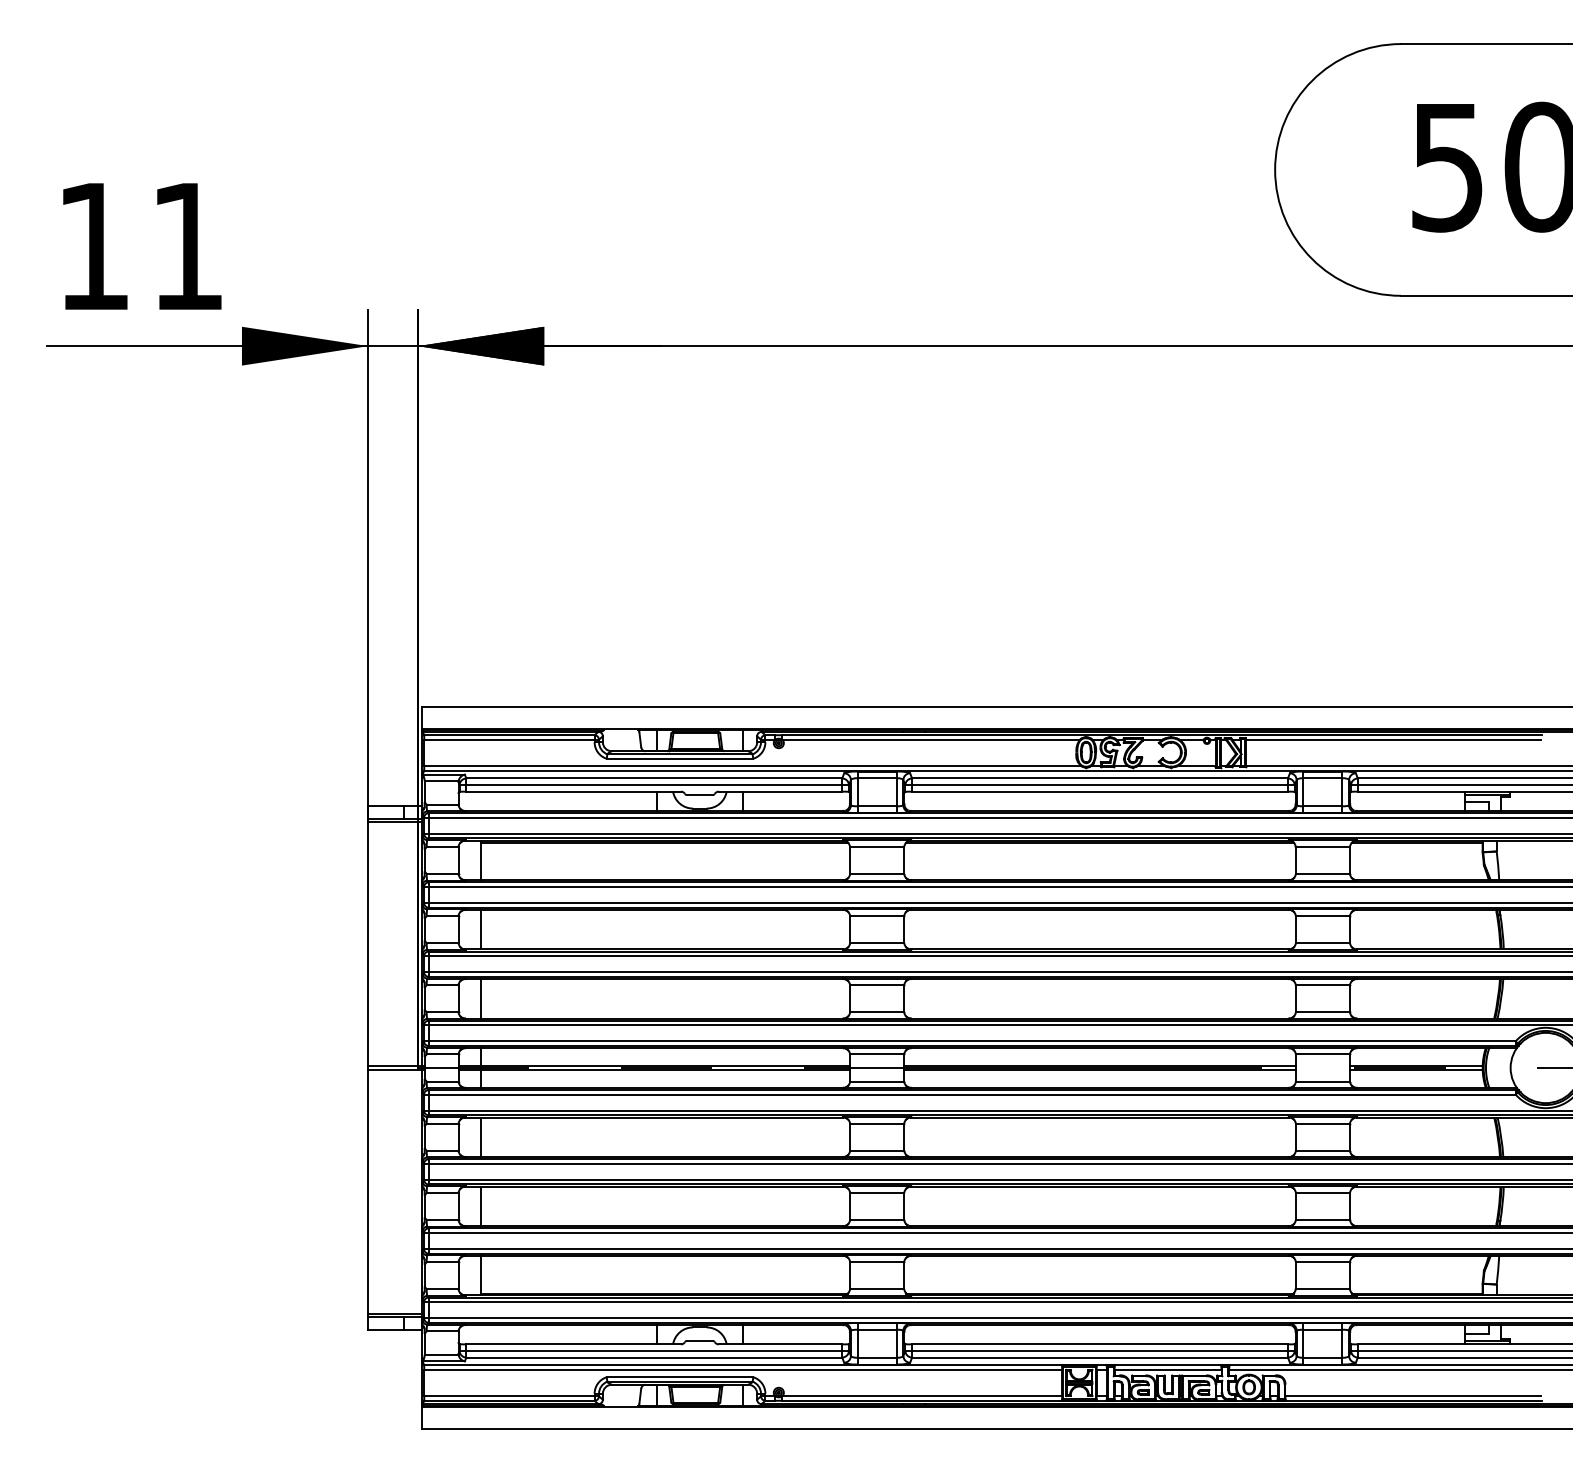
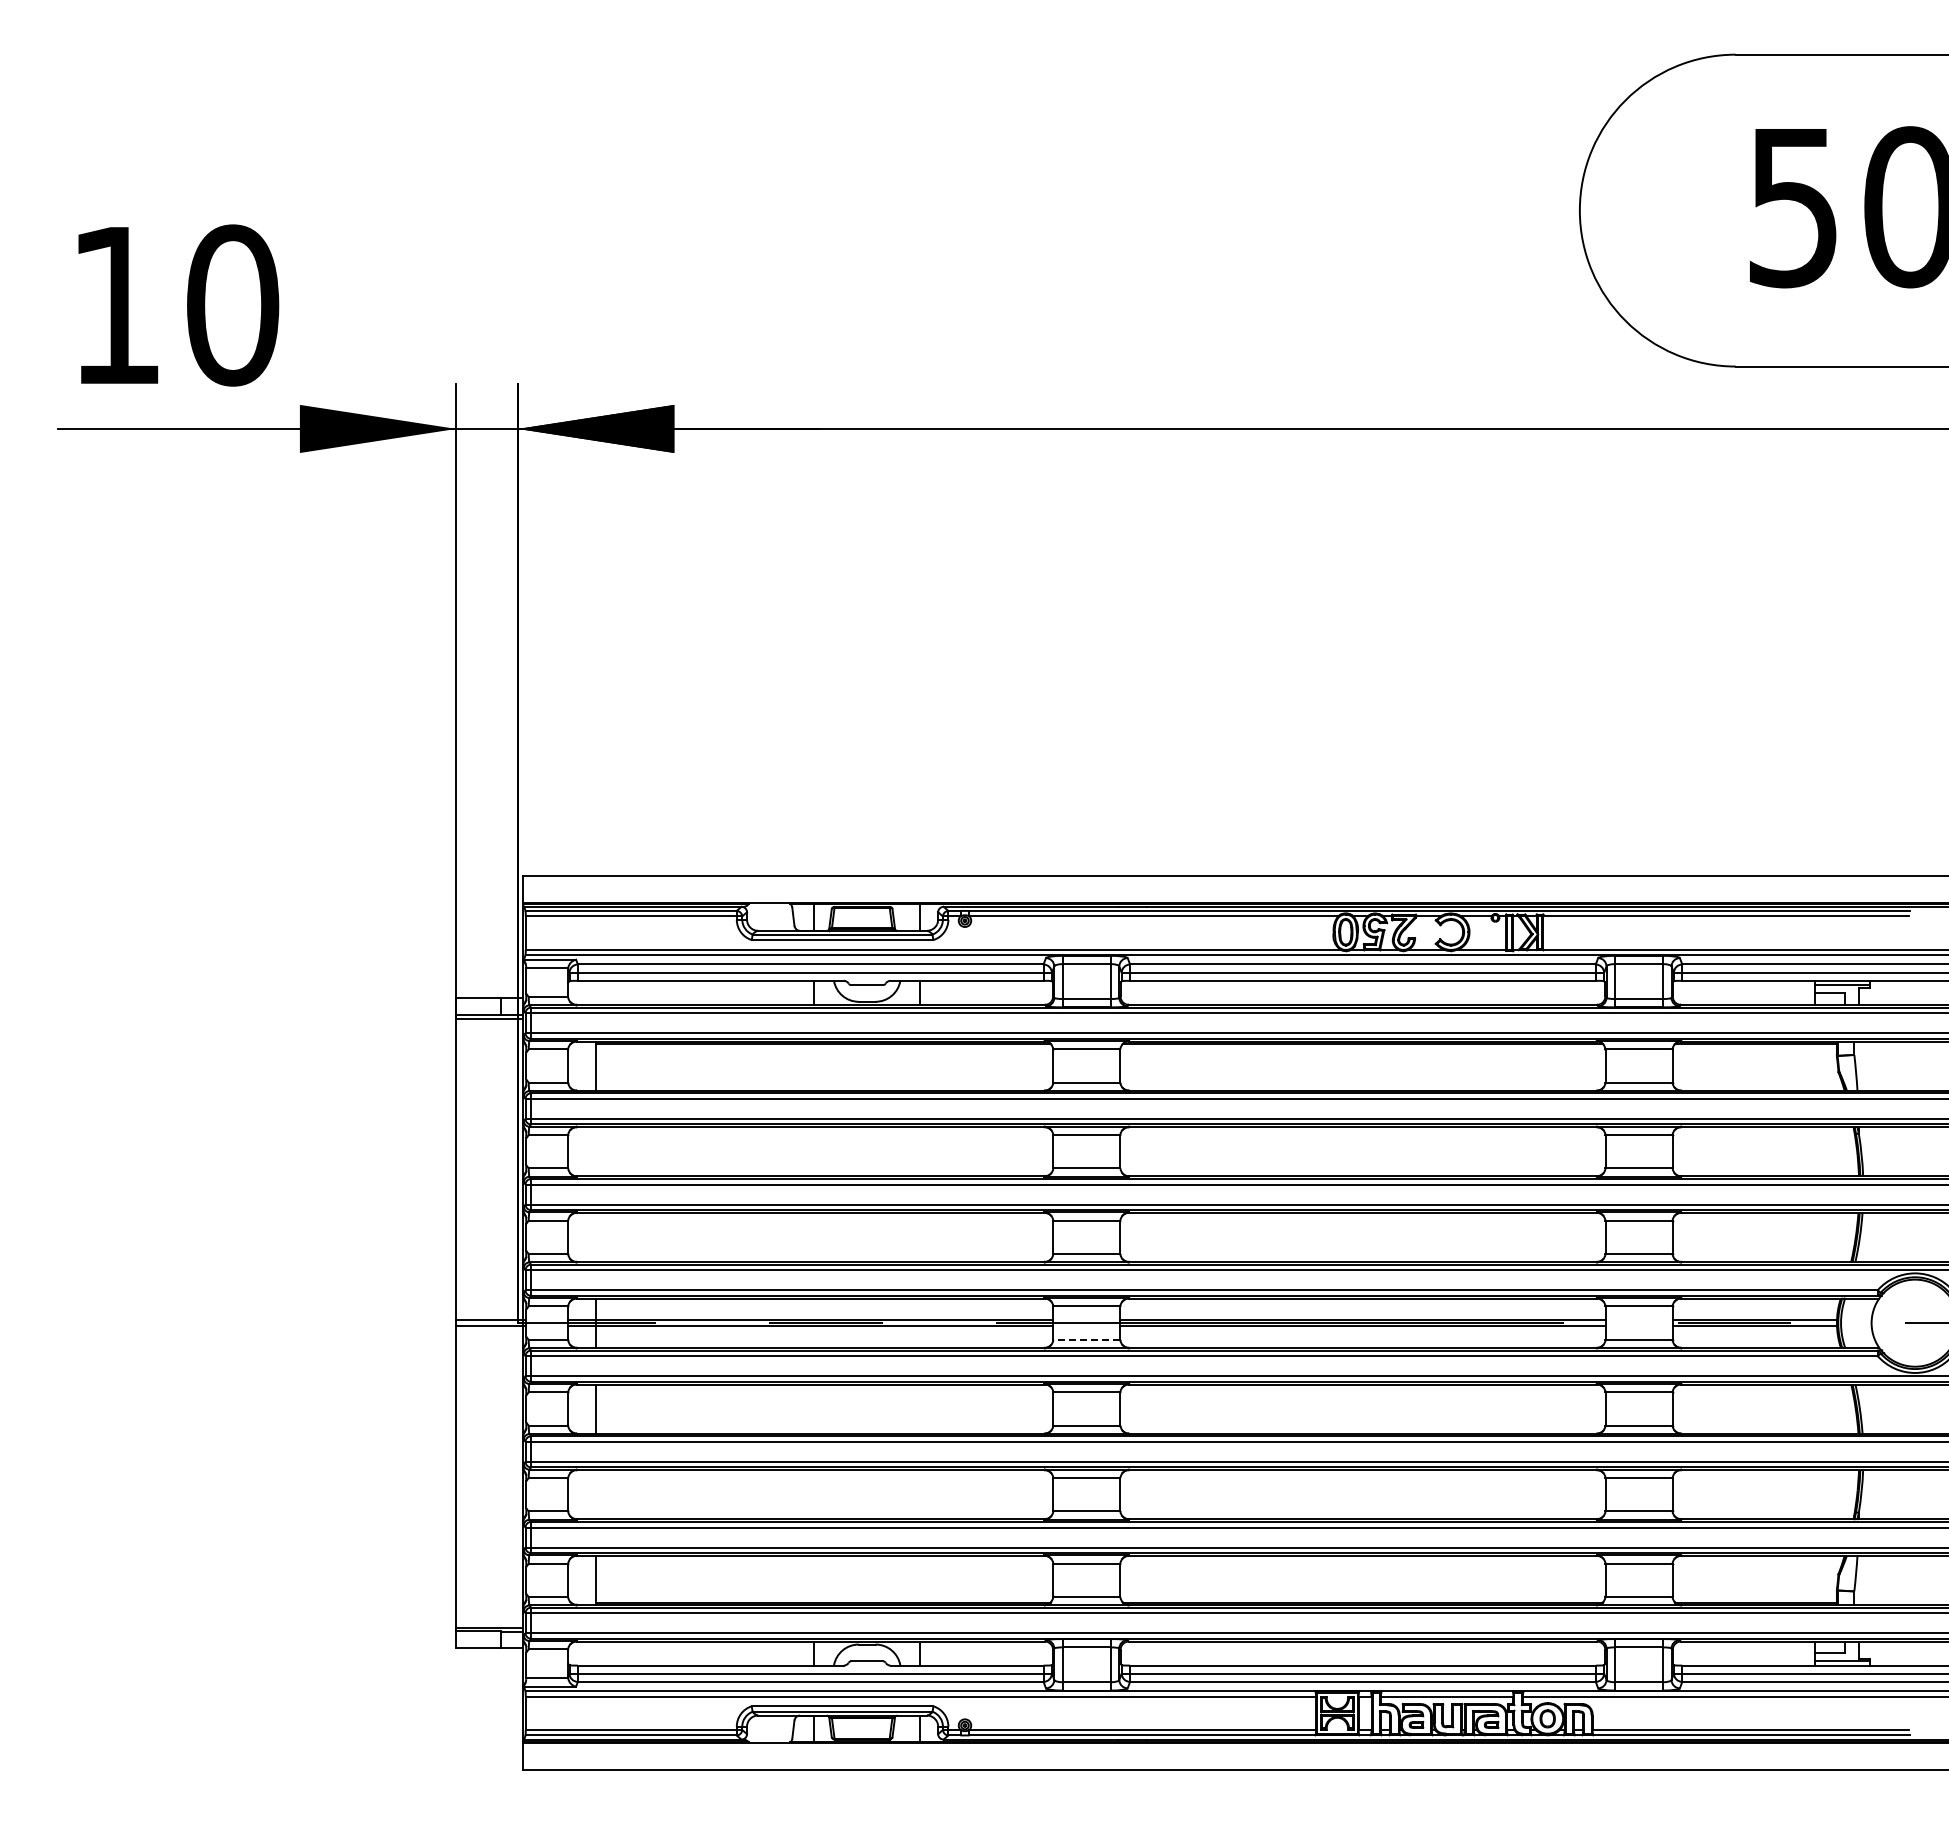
text: (188, 246) -> (233, 305), 11 -> 10
line: (481, 929) -> (596, 1151), removed
line: (481, 998) -> (596, 1236), removed
line: (876, 1081) -> (1086, 1340), solid -> dashed
line: (481, 1206) -> (596, 1494), removed

